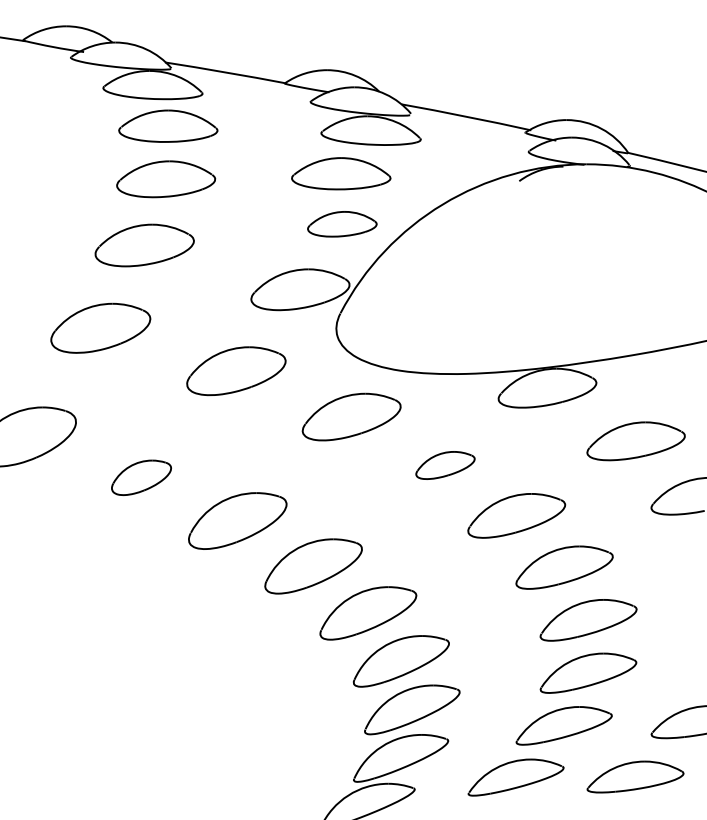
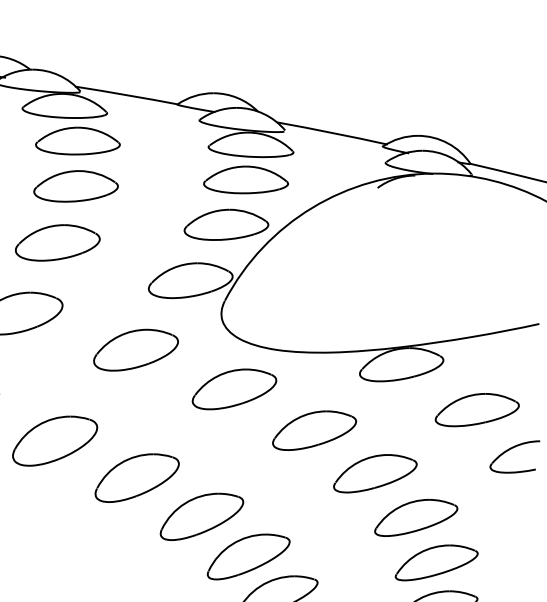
part: (341, 173) -> (246, 179), moved
part: (342, 223) -> (226, 224), size x1.43
part: (445, 465) -> (314, 430), size x1.67
part: (141, 477) -> (55, 440), size x1.67

